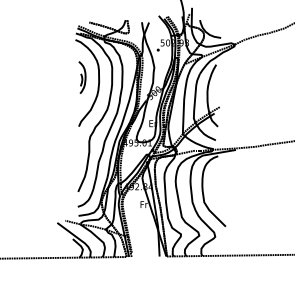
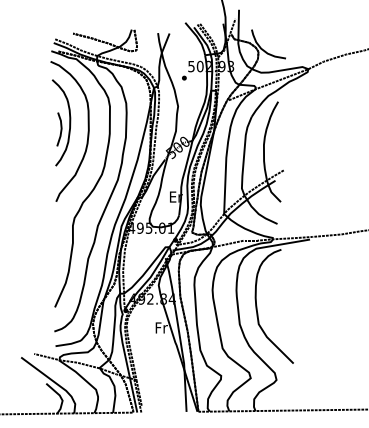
part: (82, 77) -> (61, 122), size x1.67

